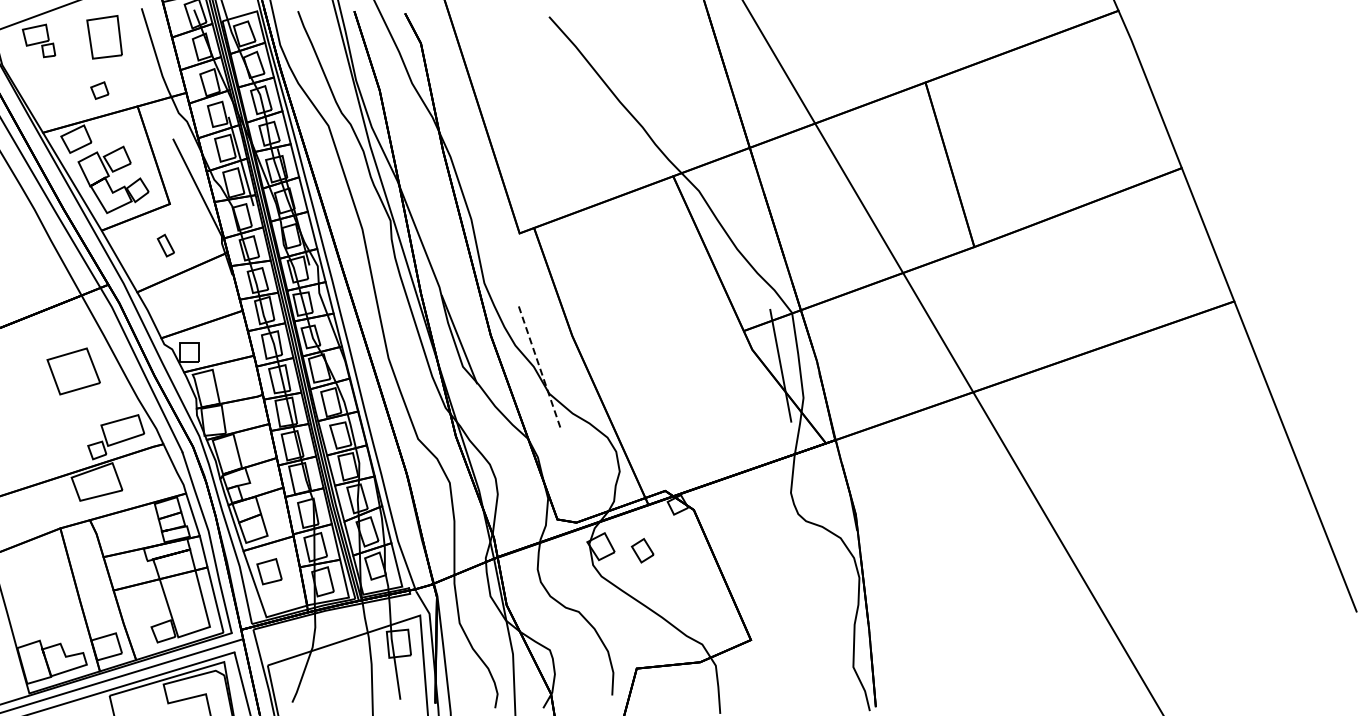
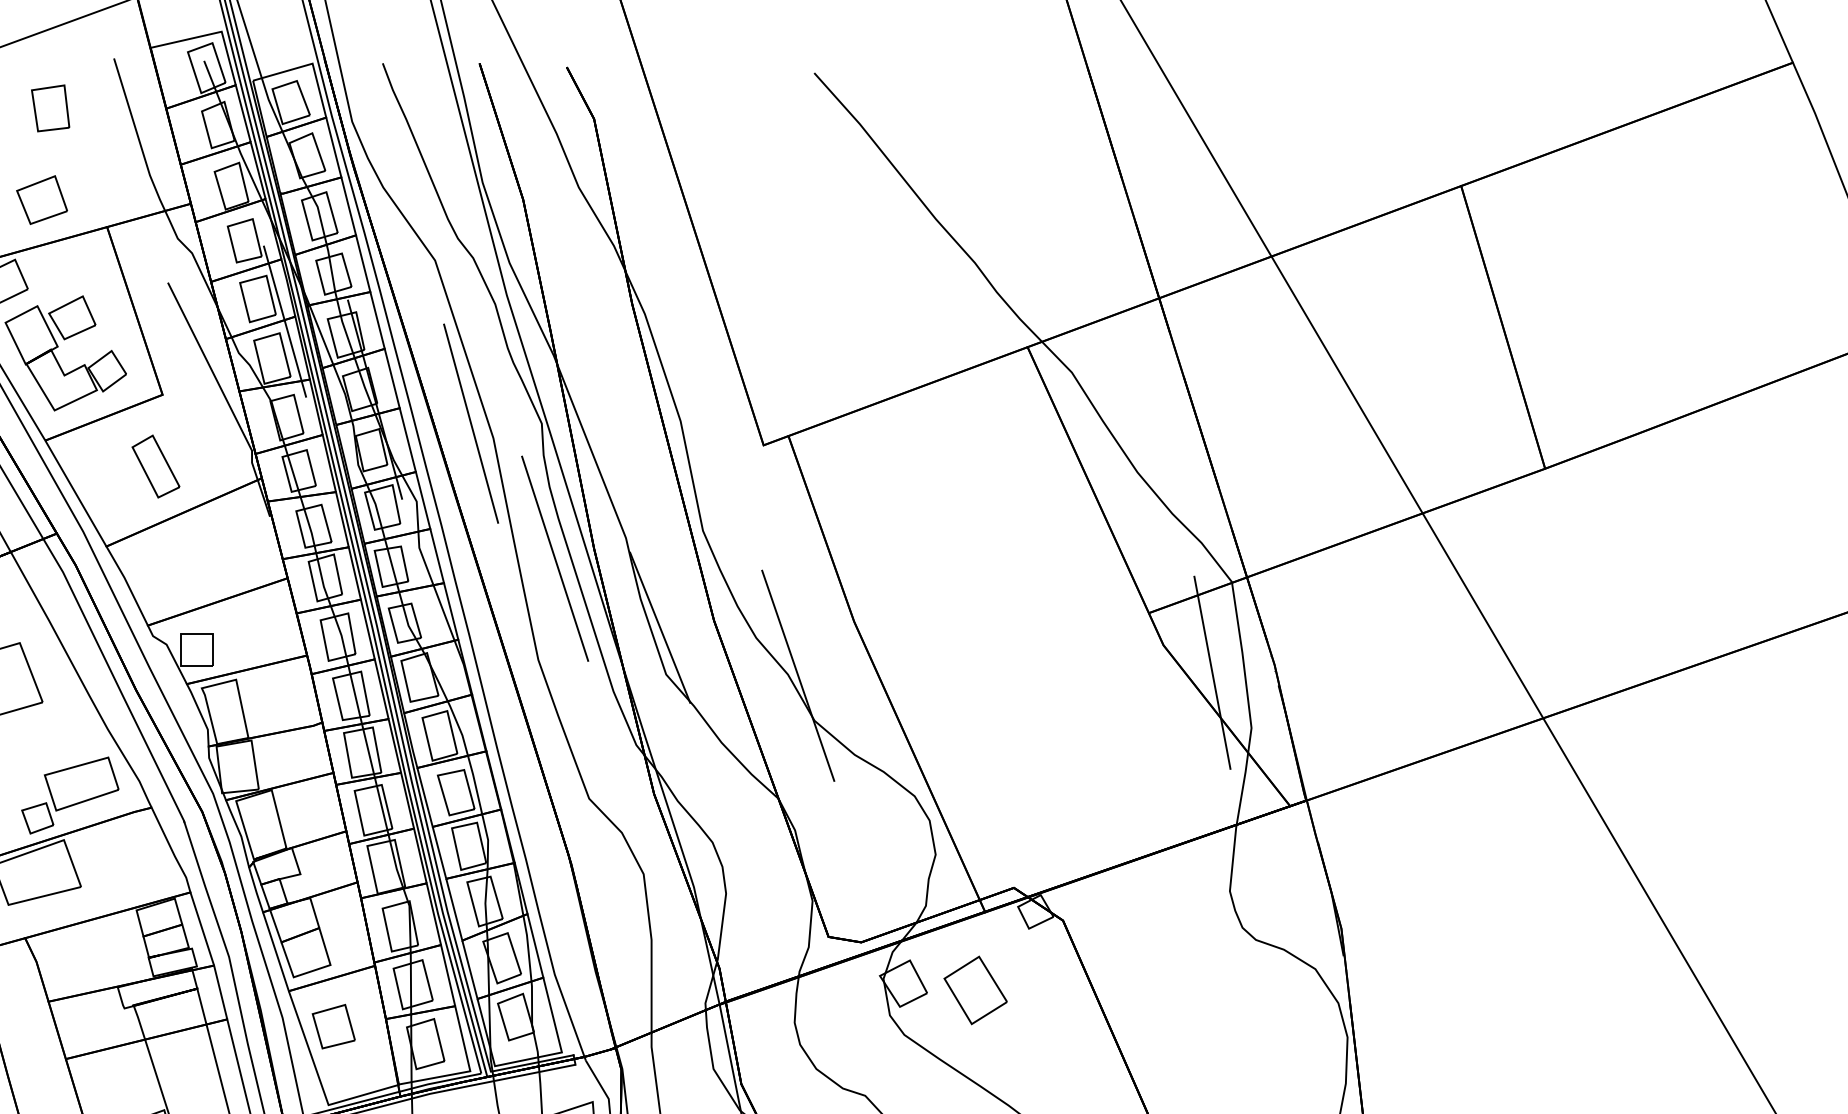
part: (104, 37) -> (50, 108), size x0.62
part: (99, 90) -> (41, 199), size x1.67
line: (349, 220) -> (471, 423), added
part: (165, 245) -> (154, 466), size x1.67
line: (398, 299) -> (555, 558), added
line: (539, 367) -> (797, 675), dashed -> solid
part: (642, 550) -> (974, 990), size x1.67

